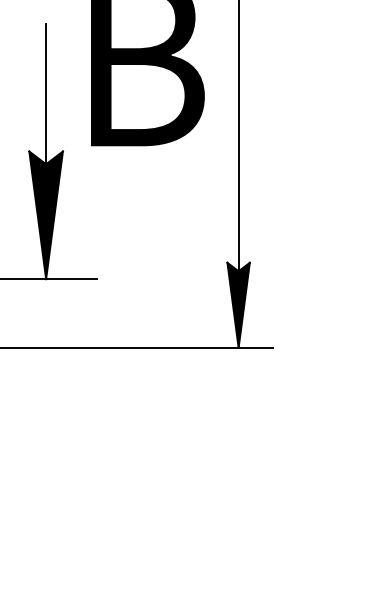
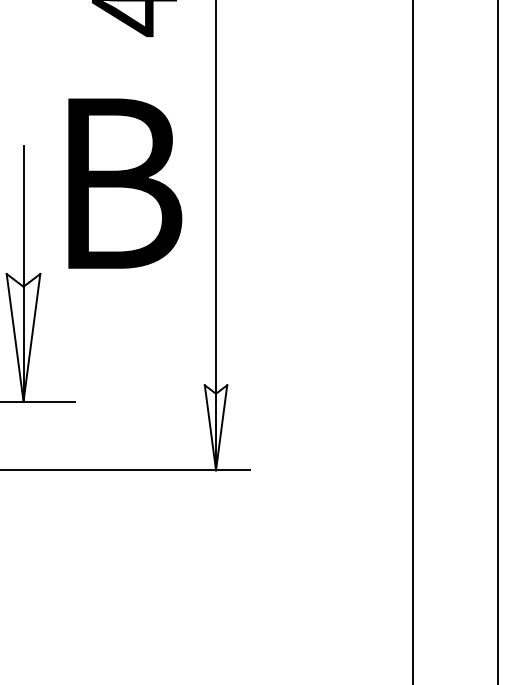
fill: (46, 215) -> (23, 337), removed
fill: (238, 305) -> (215, 427), removed

